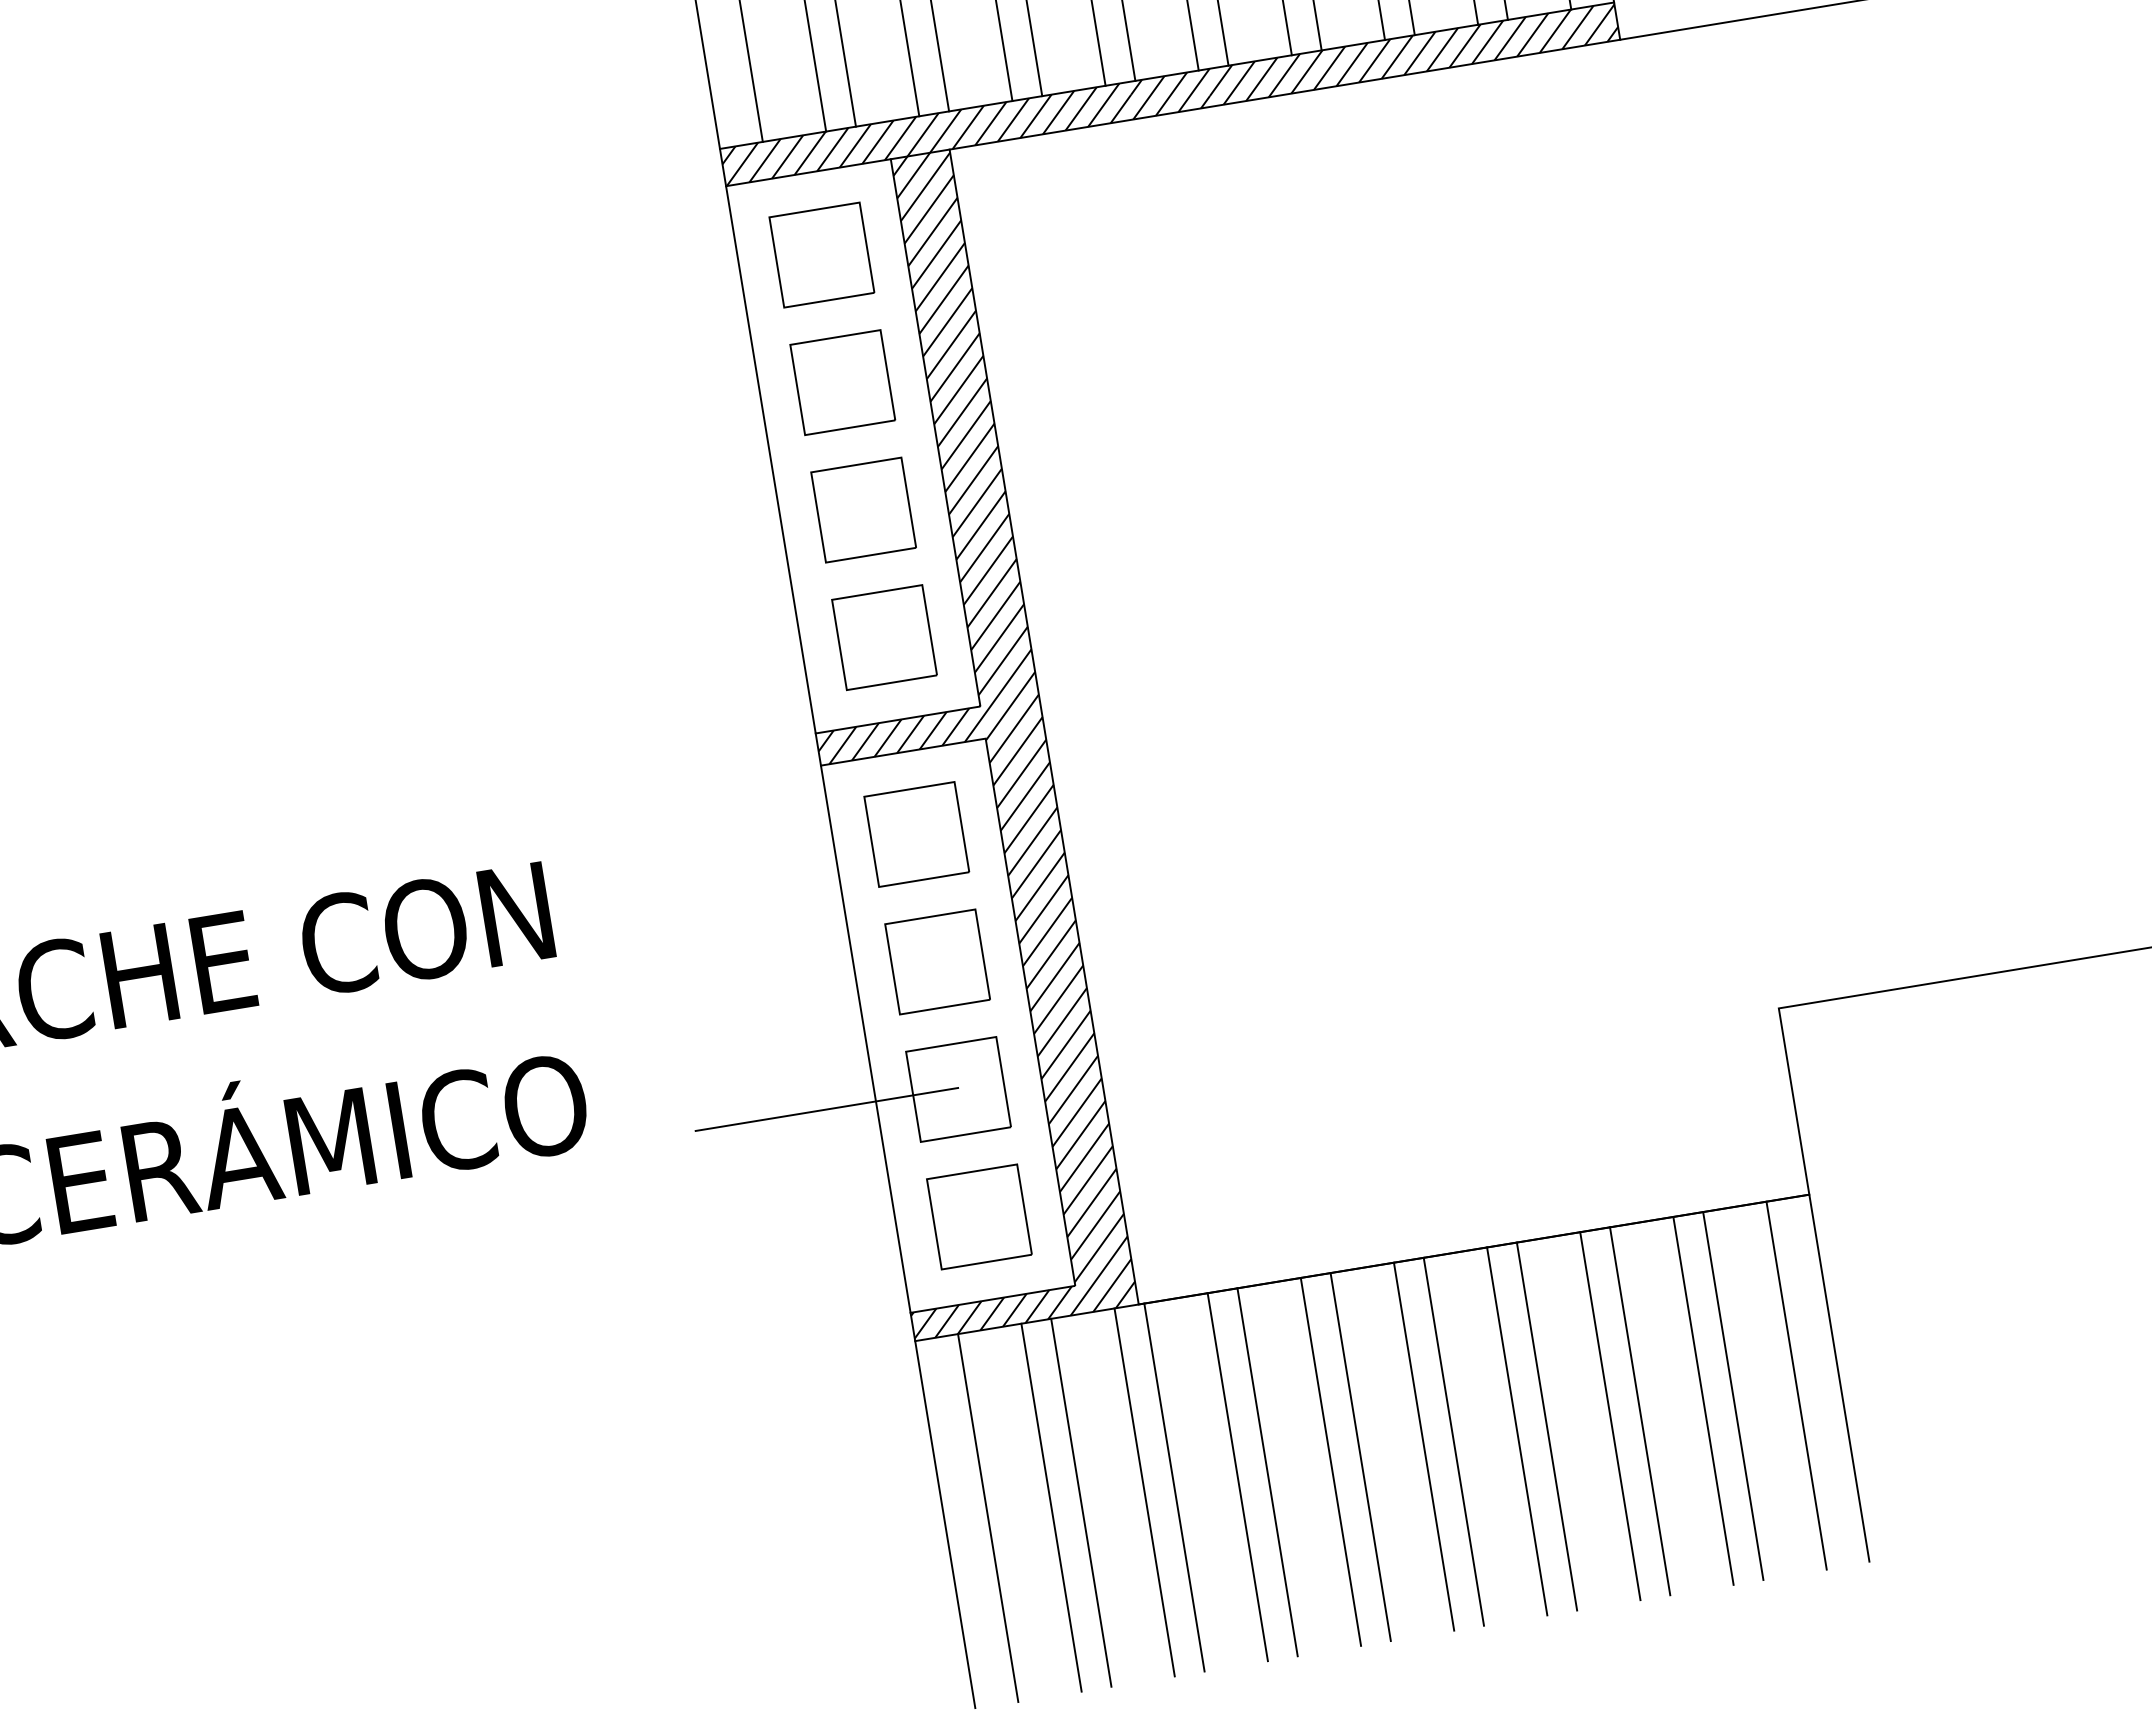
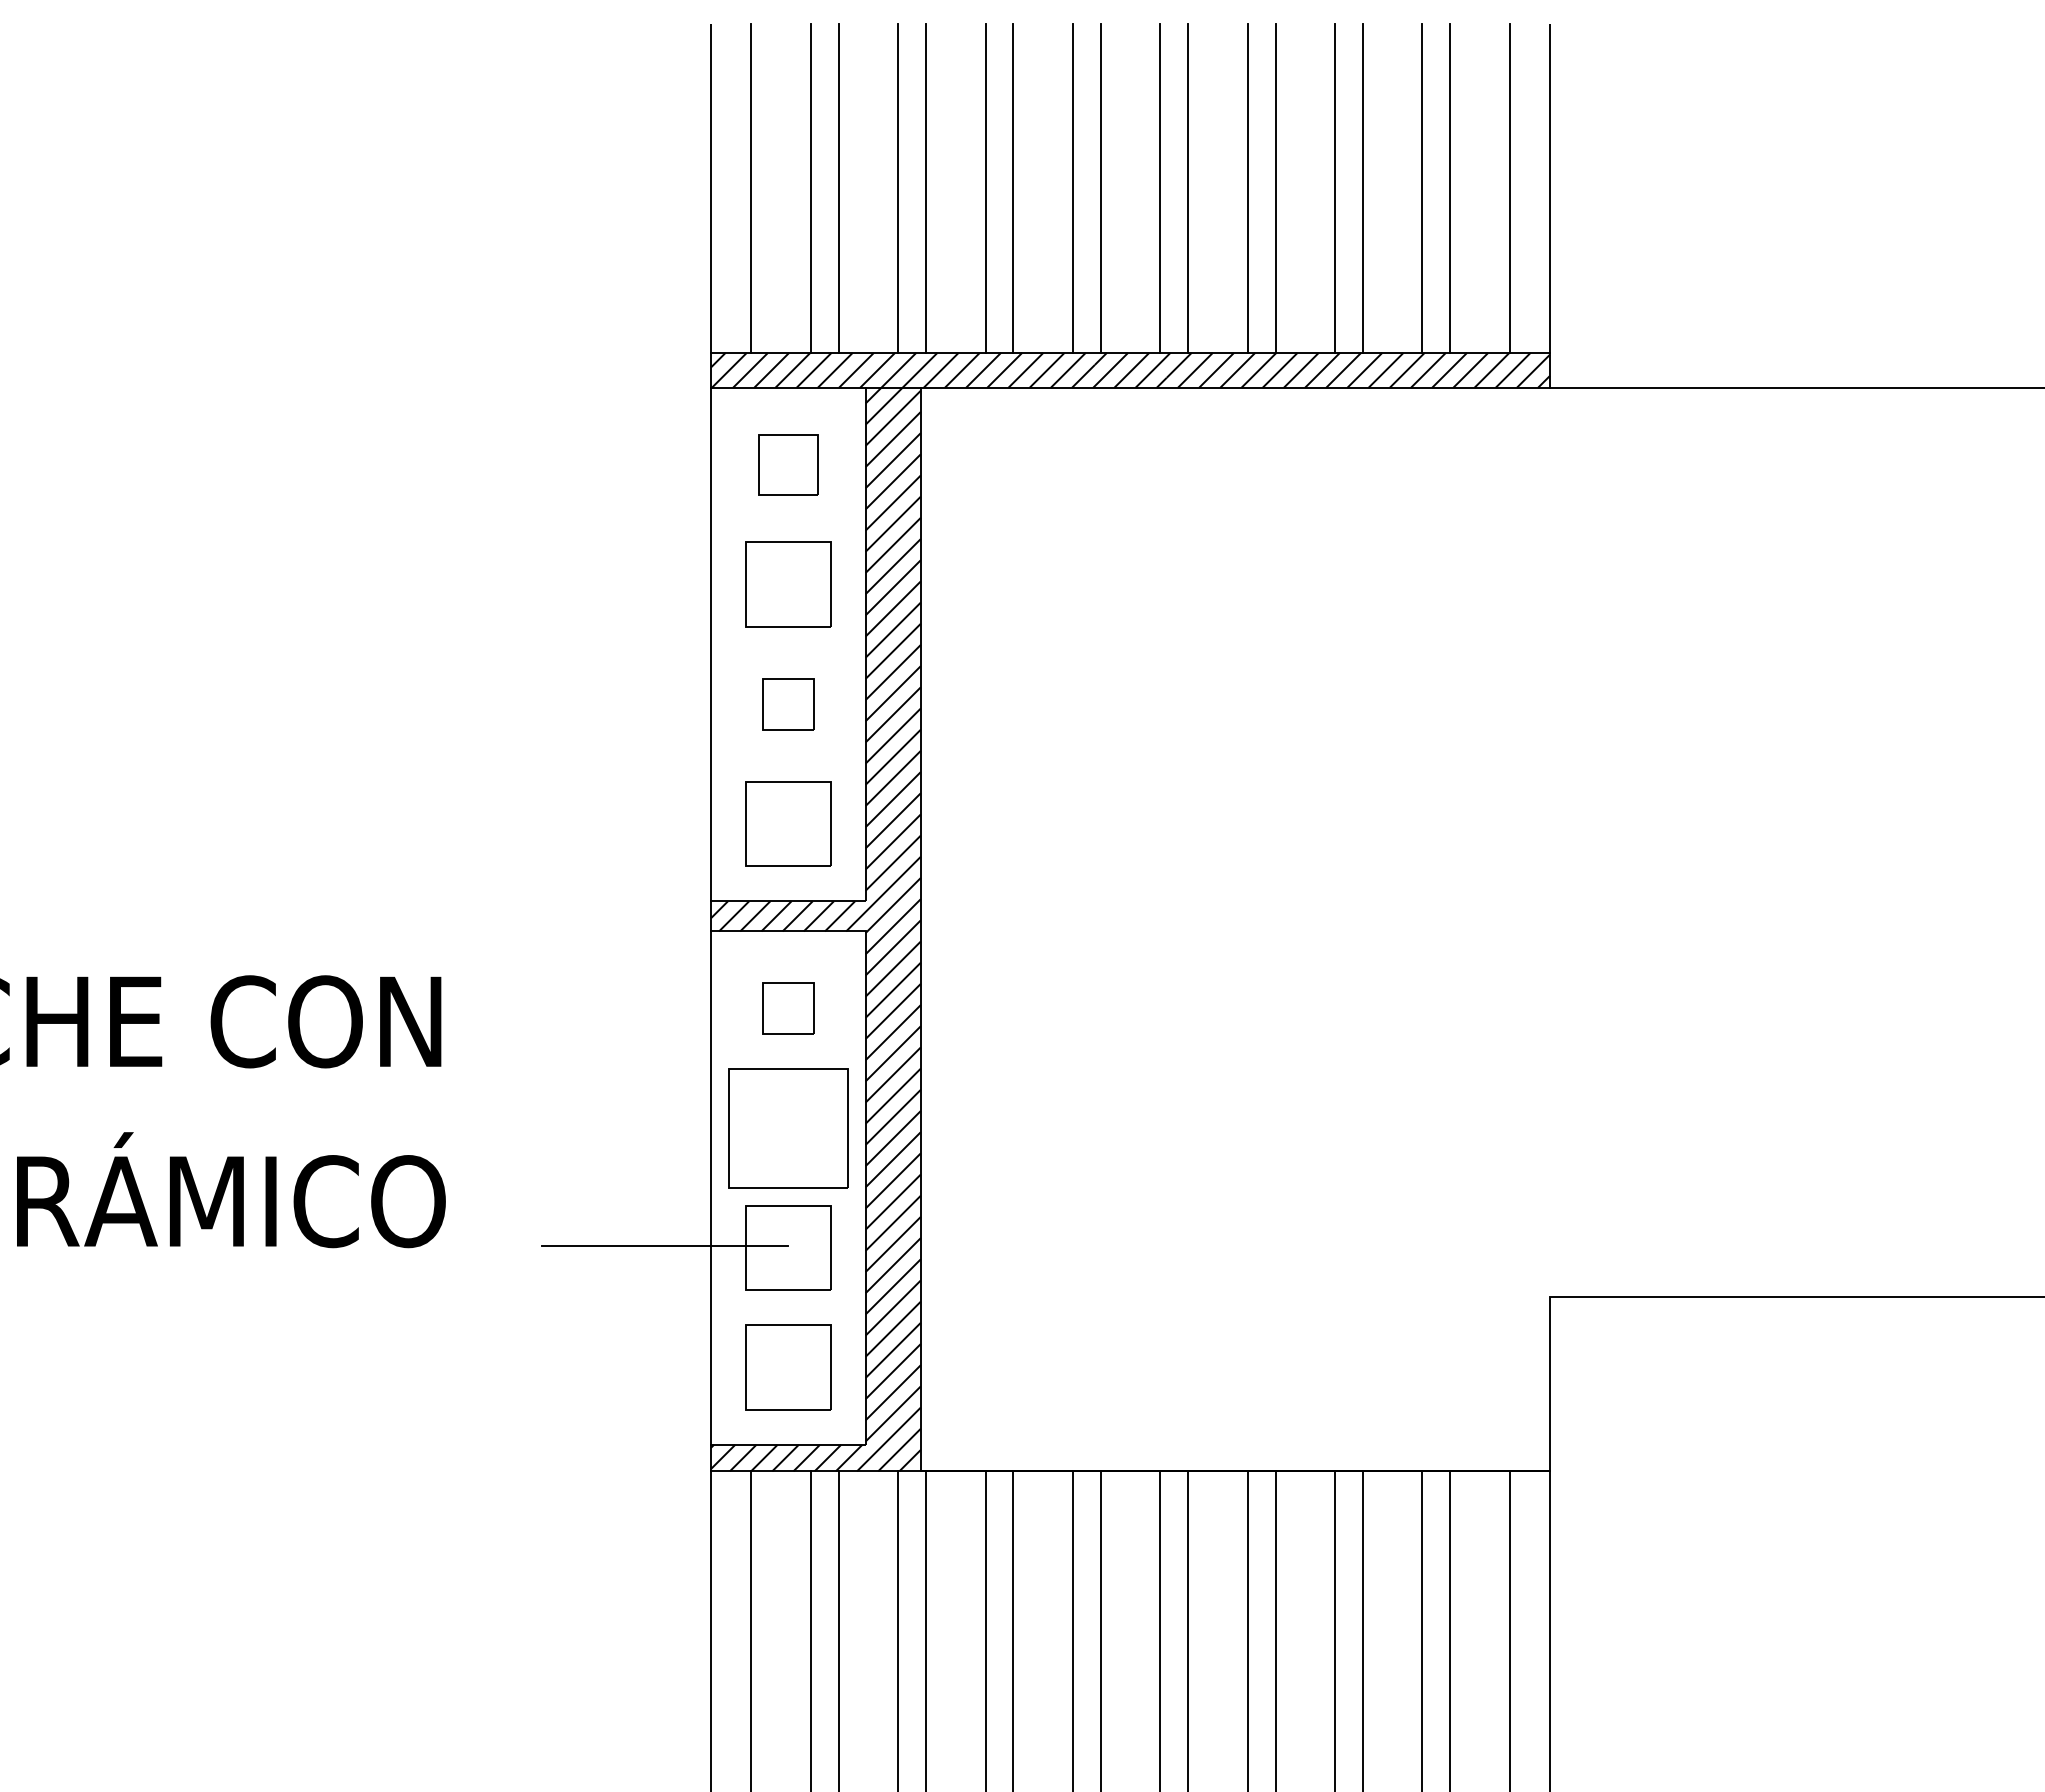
part: (821, 254) -> (788, 464), size x0.7
part: (863, 510) -> (788, 704), size x0.6
part: (916, 834) -> (788, 1008), size x0.6
part: (937, 962) -> (788, 1128), size x1.4

